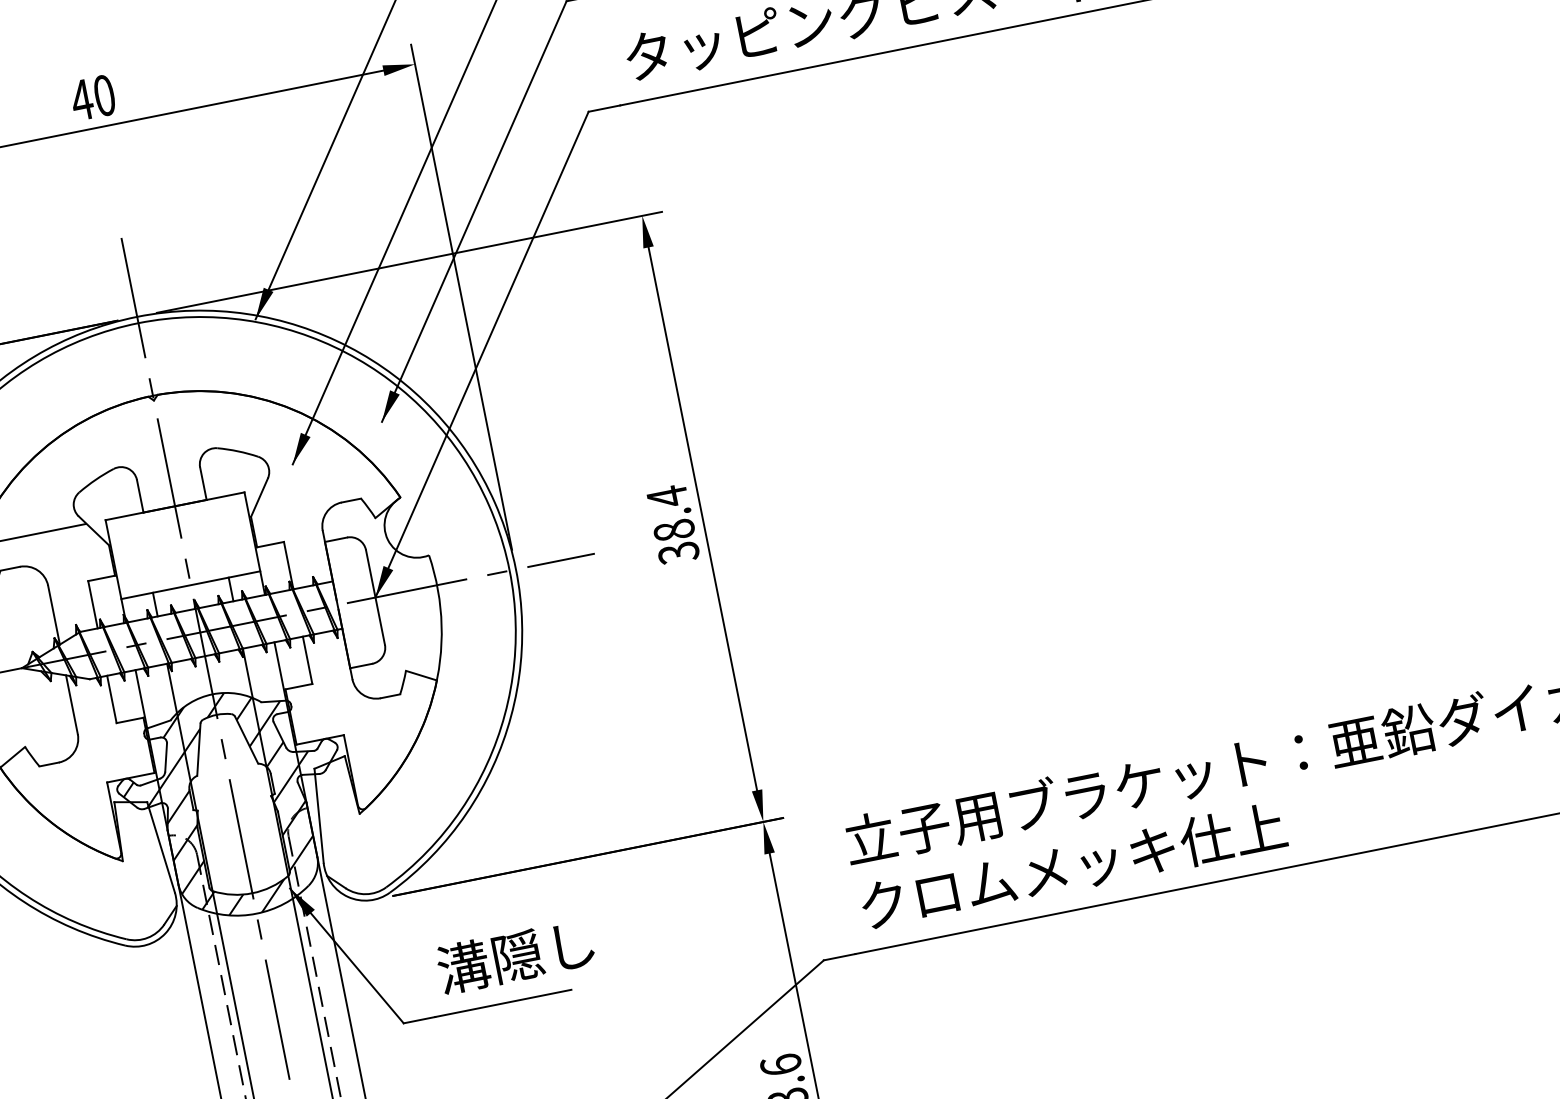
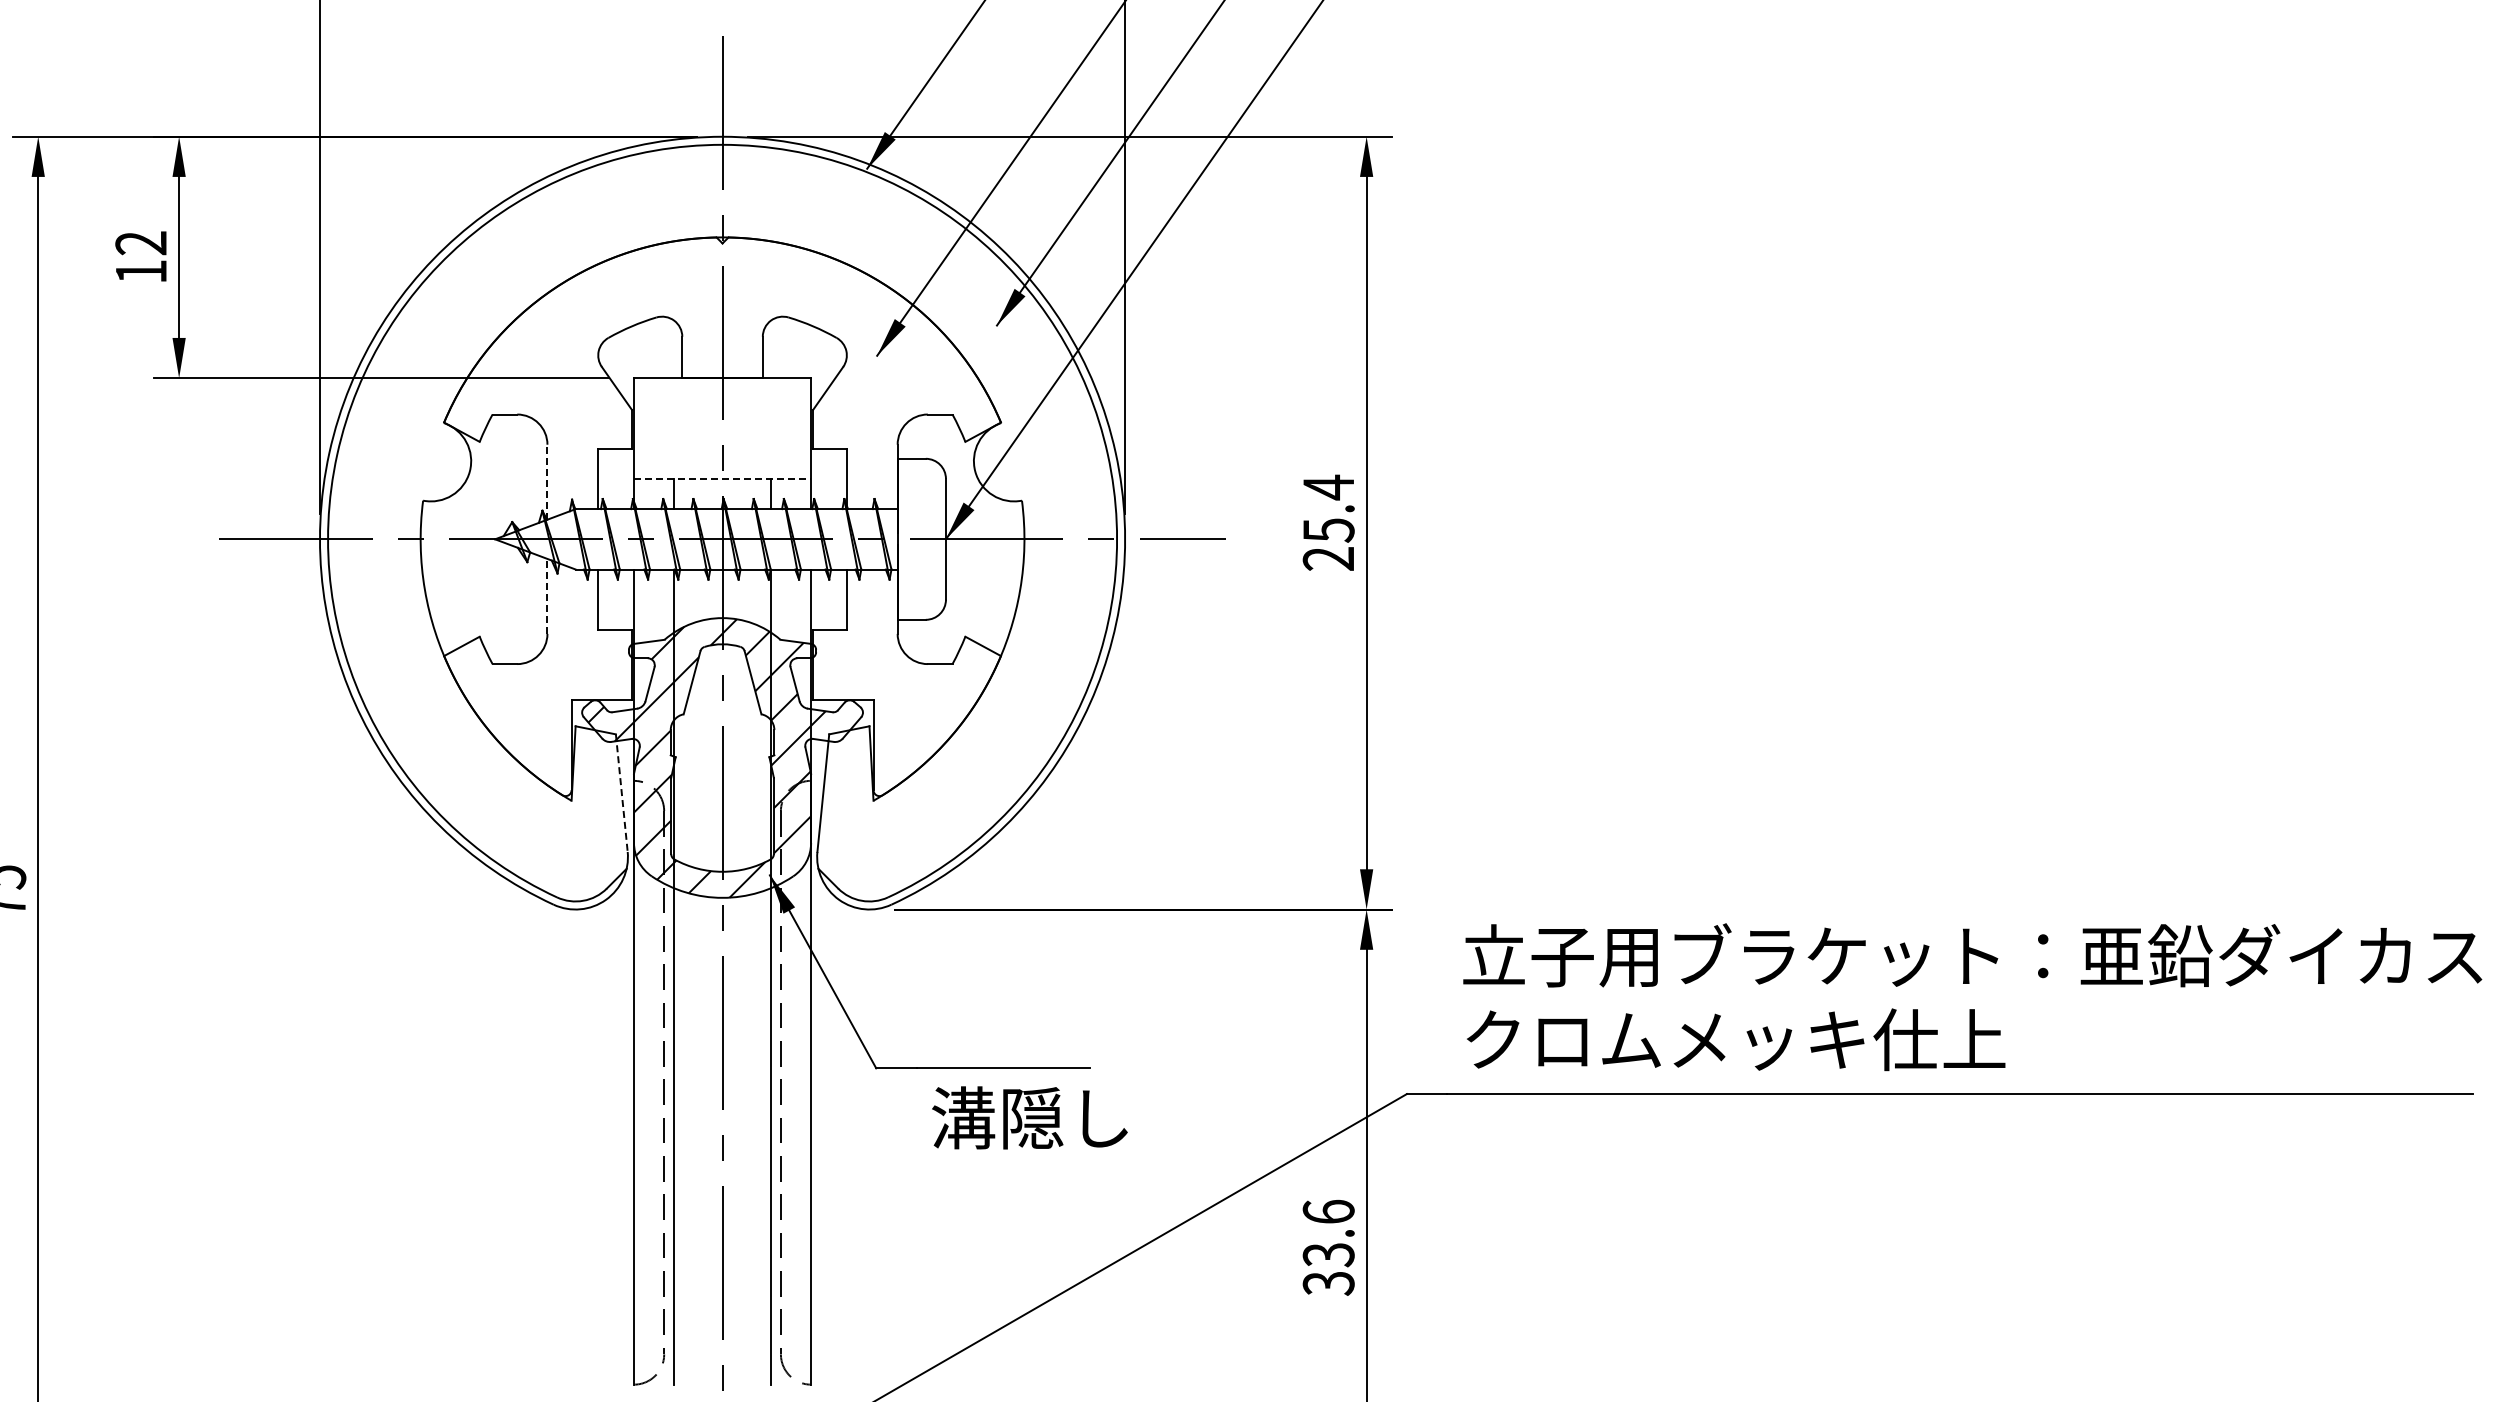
text: (676, 541) -> (1328, 544), 38.4 -> 25.4
line: (190, 584) -> (722, 478), solid -> dashed
line: (53, 614) -> (547, 481), solid -> dashed
line: (71, 704) -> (547, 595), solid -> dashed
line: (160, 847) -> (621, 793), solid -> dashed
text: (515, 956) -> (1029, 1117), moved

